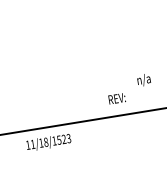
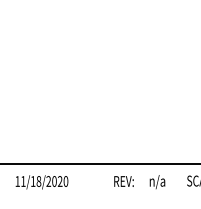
text: (144, 80) -> (157, 182), moved
text: (116, 98) -> (123, 181), moved
text: (61, 139) -> (57, 181), 11/18/1523 -> 11/18/2020

